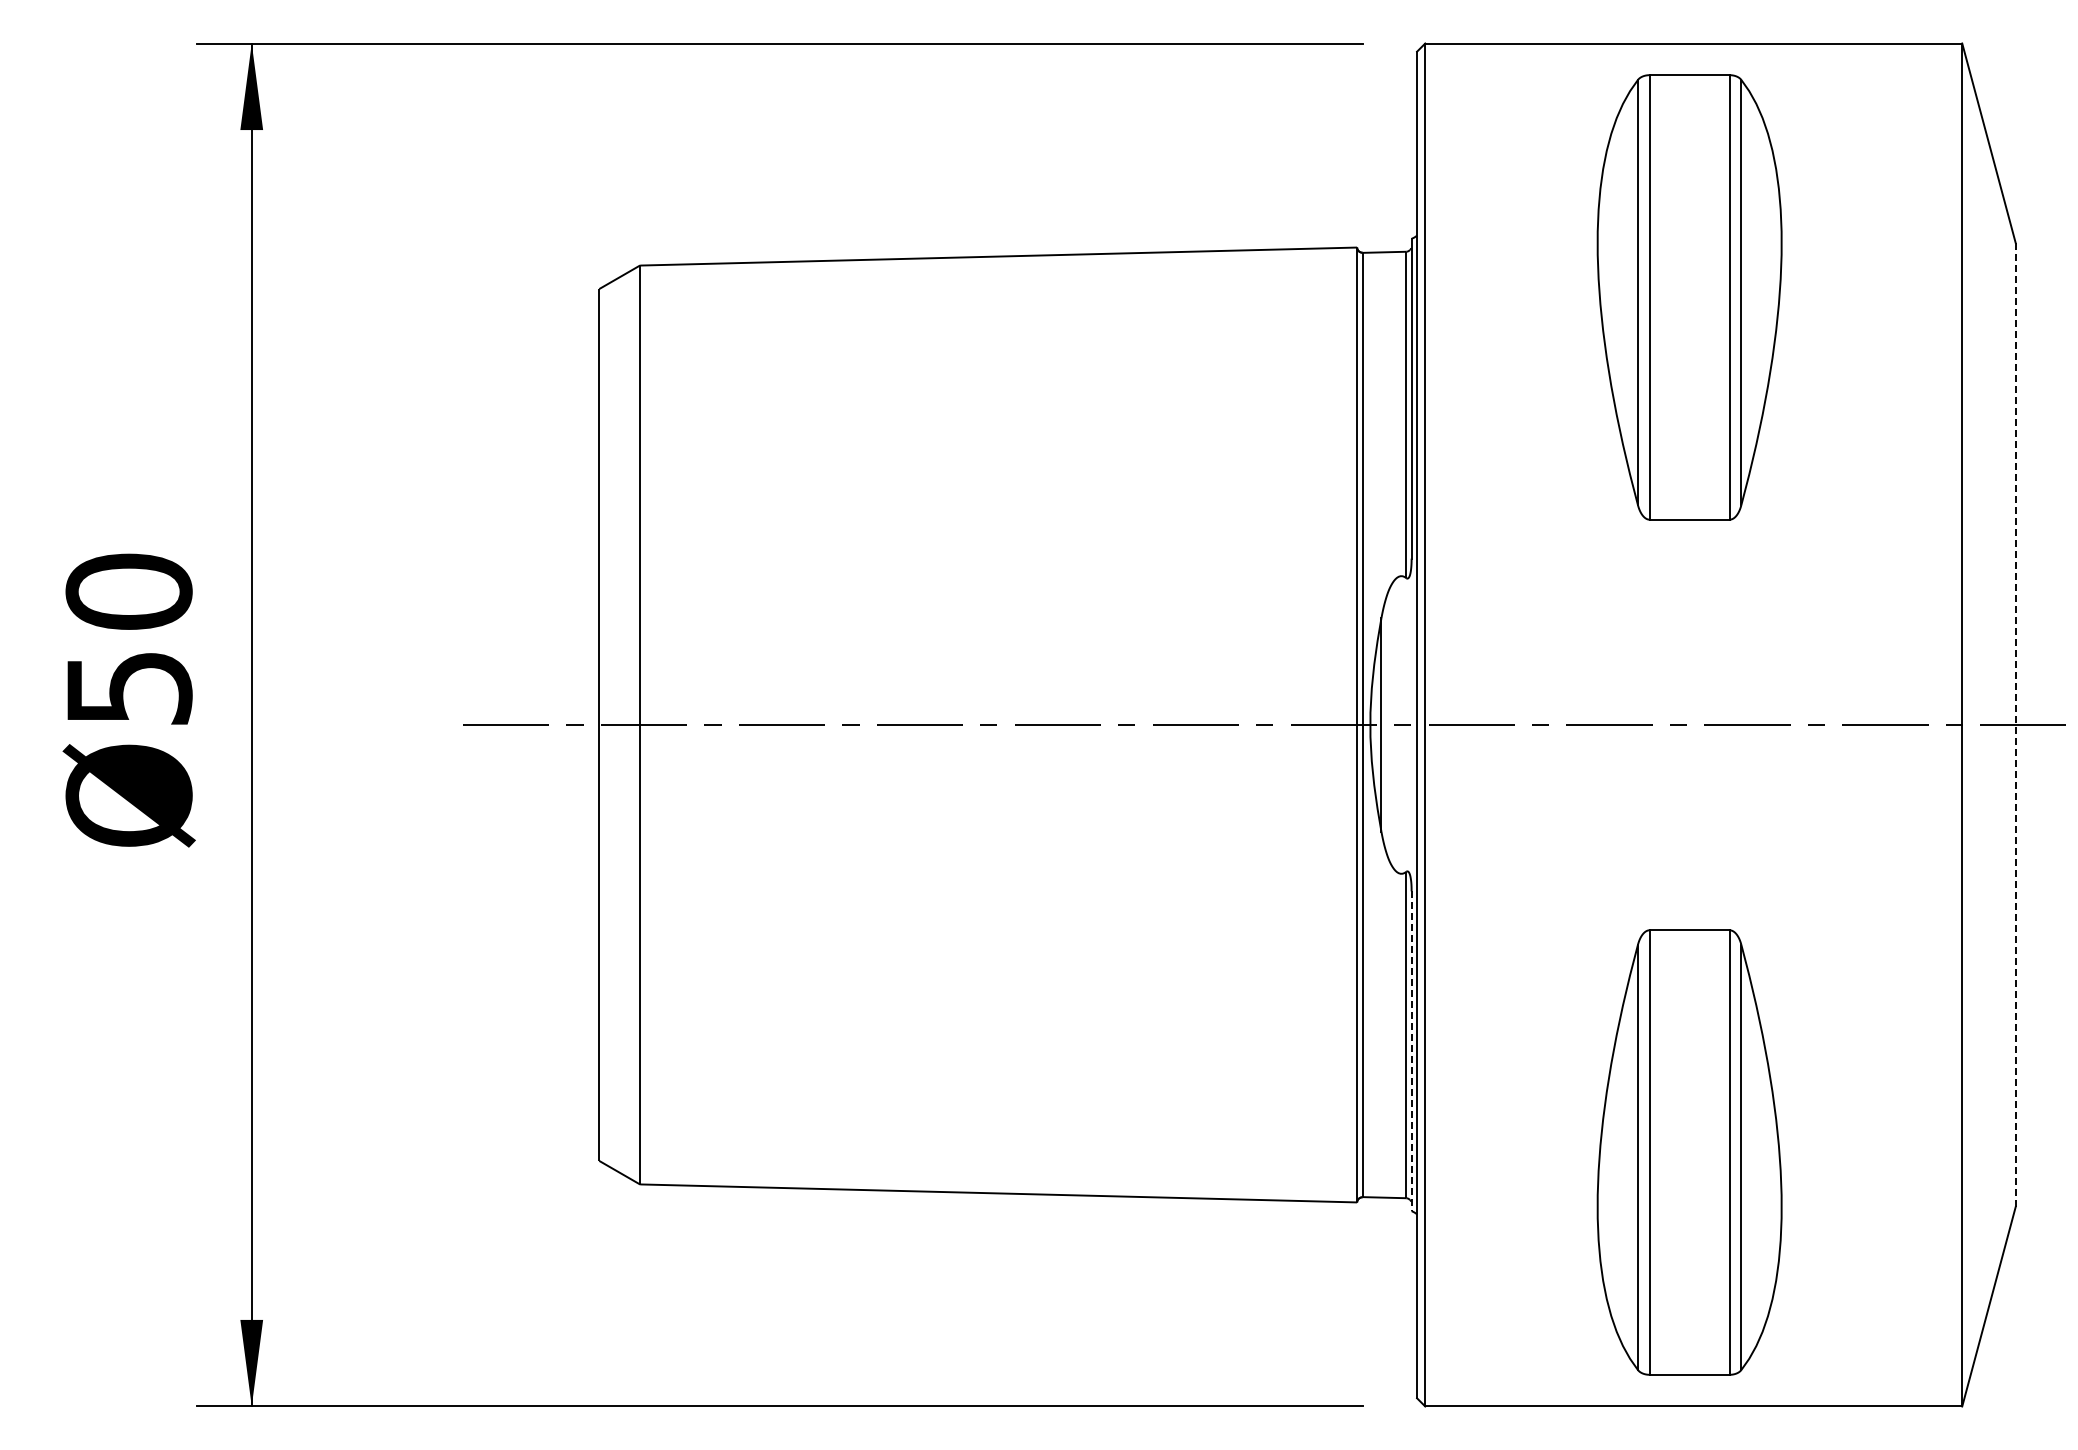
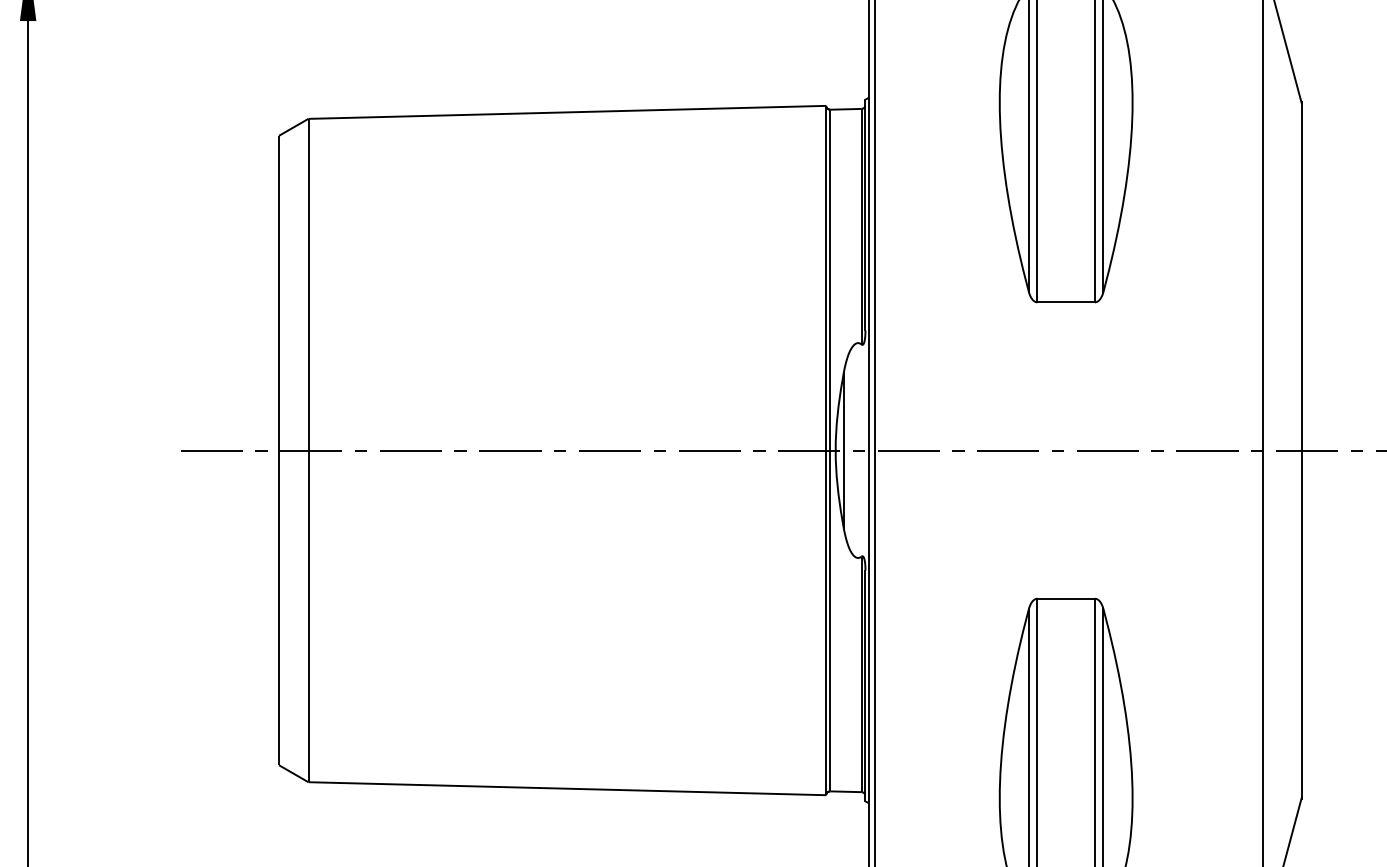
line: (2015, 725) -> (1301, 450), dashed -> solid
line: (1411, 1051) -> (865, 686), dashed -> solid

